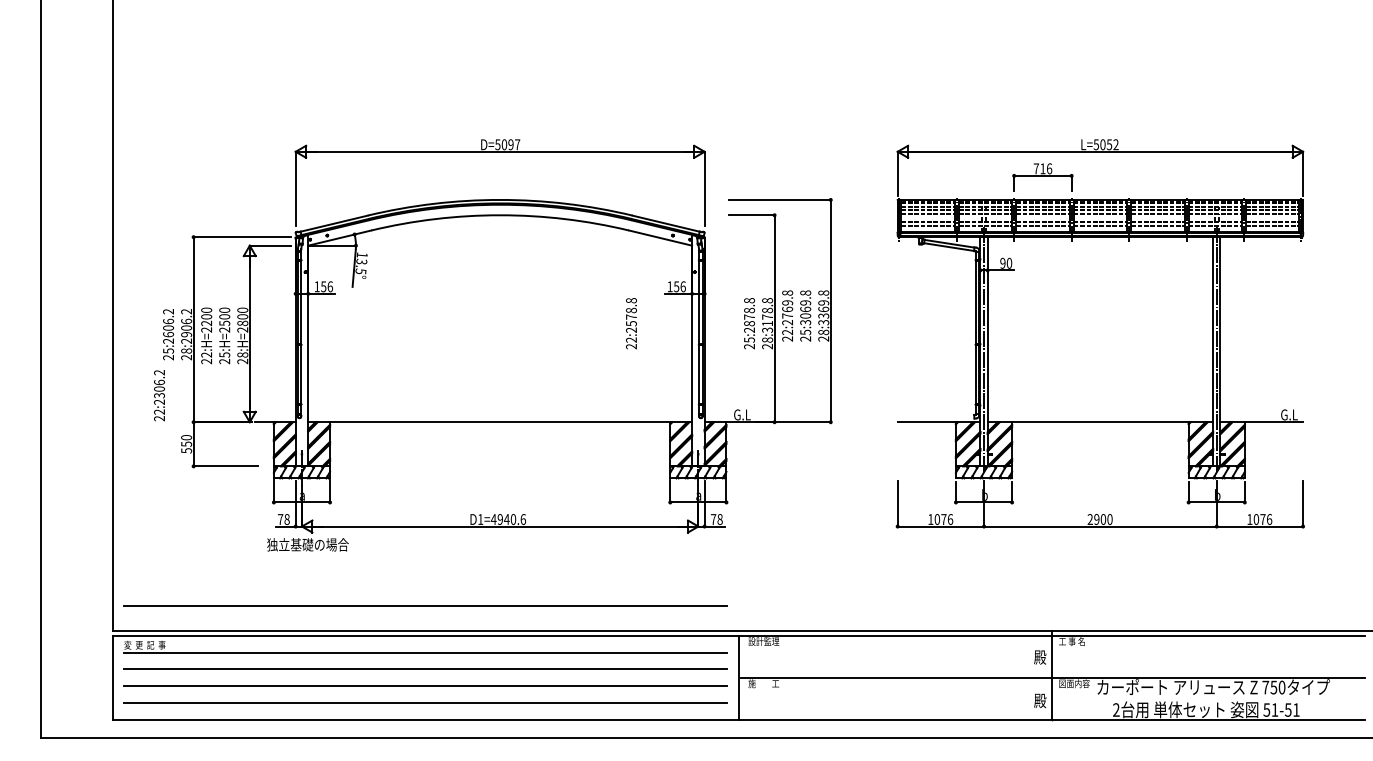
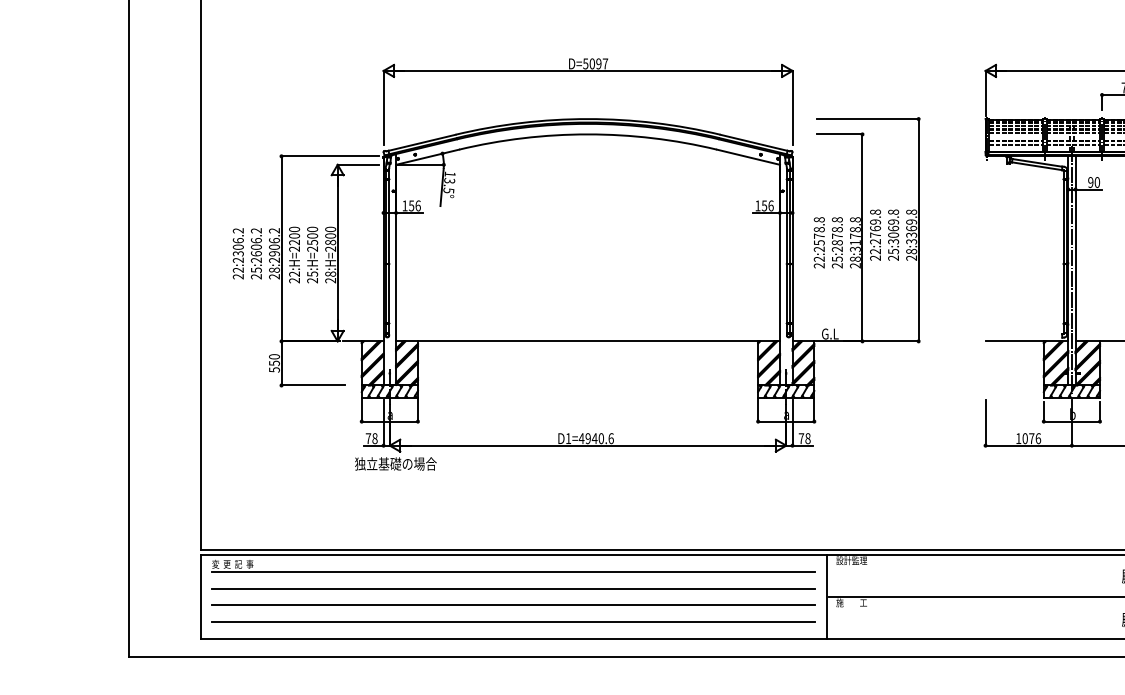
text: (631, 323) -> (819, 242), moved
text: (159, 395) -> (238, 253), moved
line: (425, 605) -> (513, 524), removed

